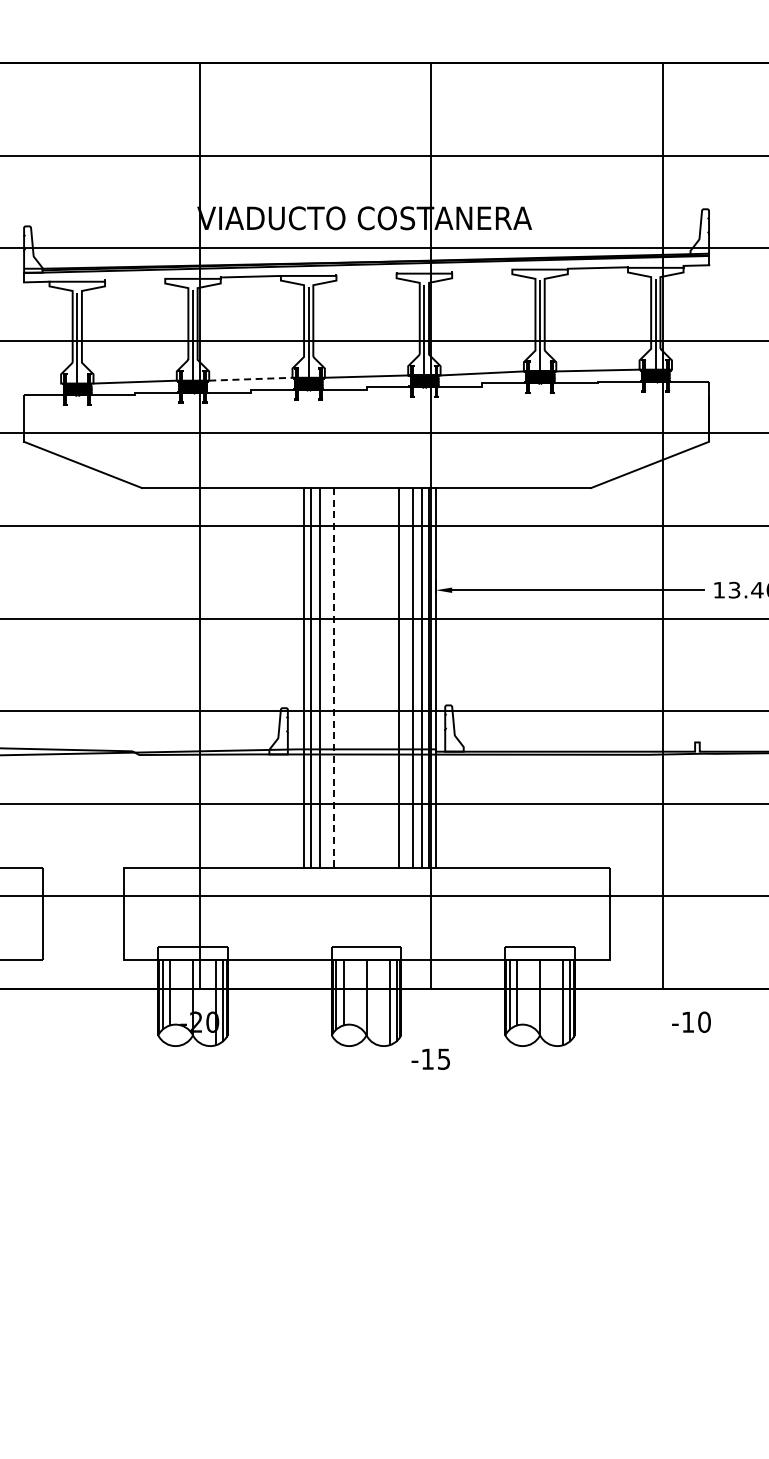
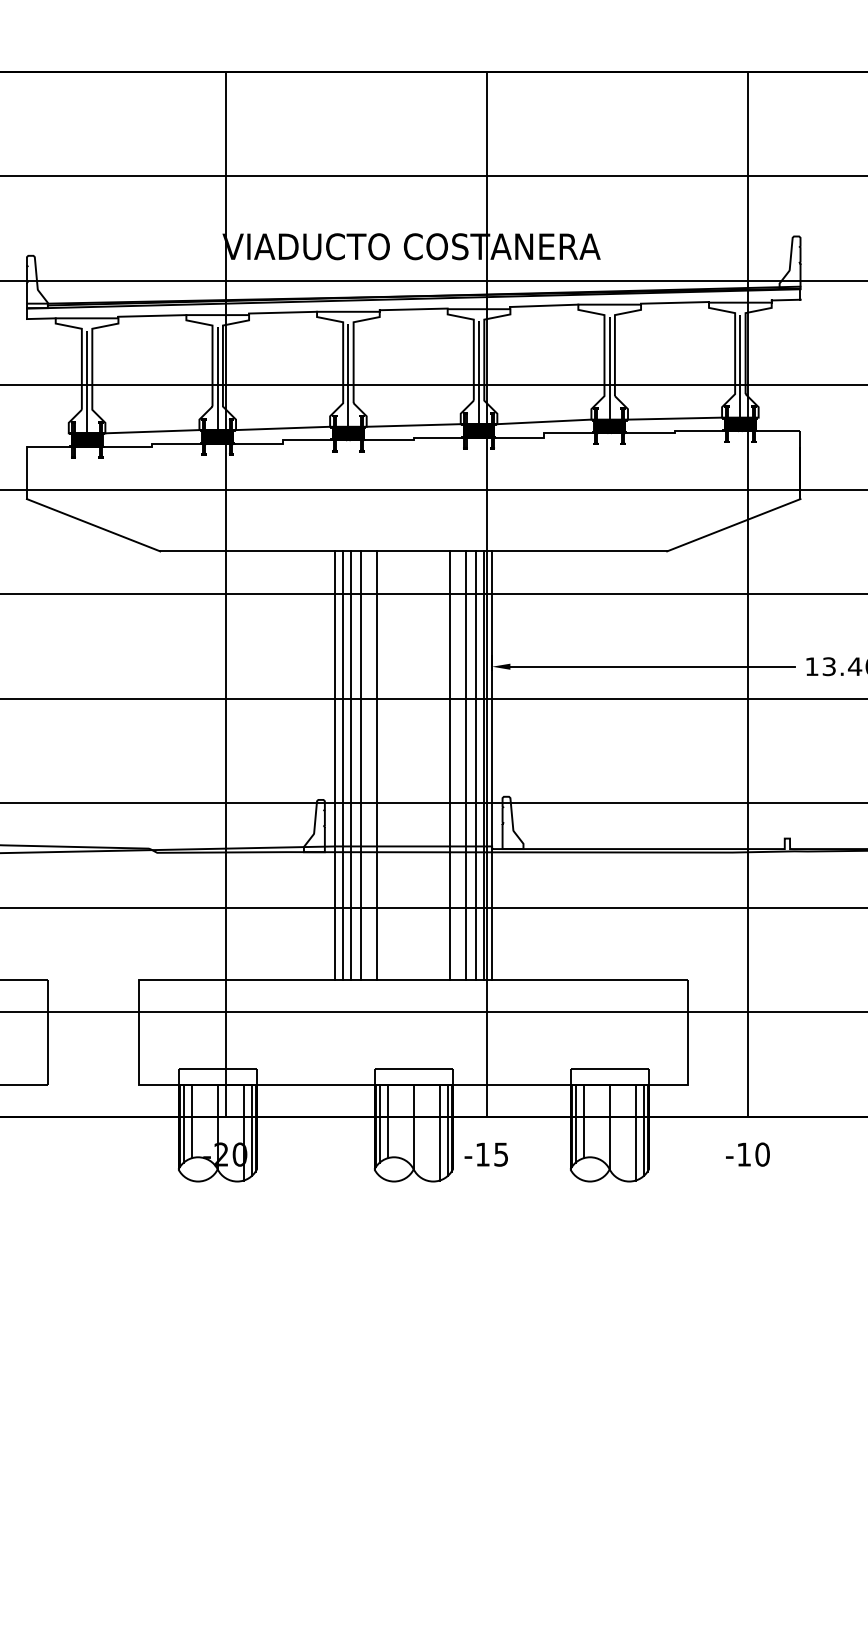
line: (482, 270) -> (544, 305), added
line: (366, 273) -> (413, 309), added
line: (135, 279) -> (152, 315), added
line: (250, 379) -> (282, 428), dashed -> solid
line: (297, 677) -> (335, 765), added
line: (334, 678) -> (377, 766), dashed -> solid
text: (691, 1021) -> (747, 1153), moved
text: (430, 1058) -> (485, 1153), moved

